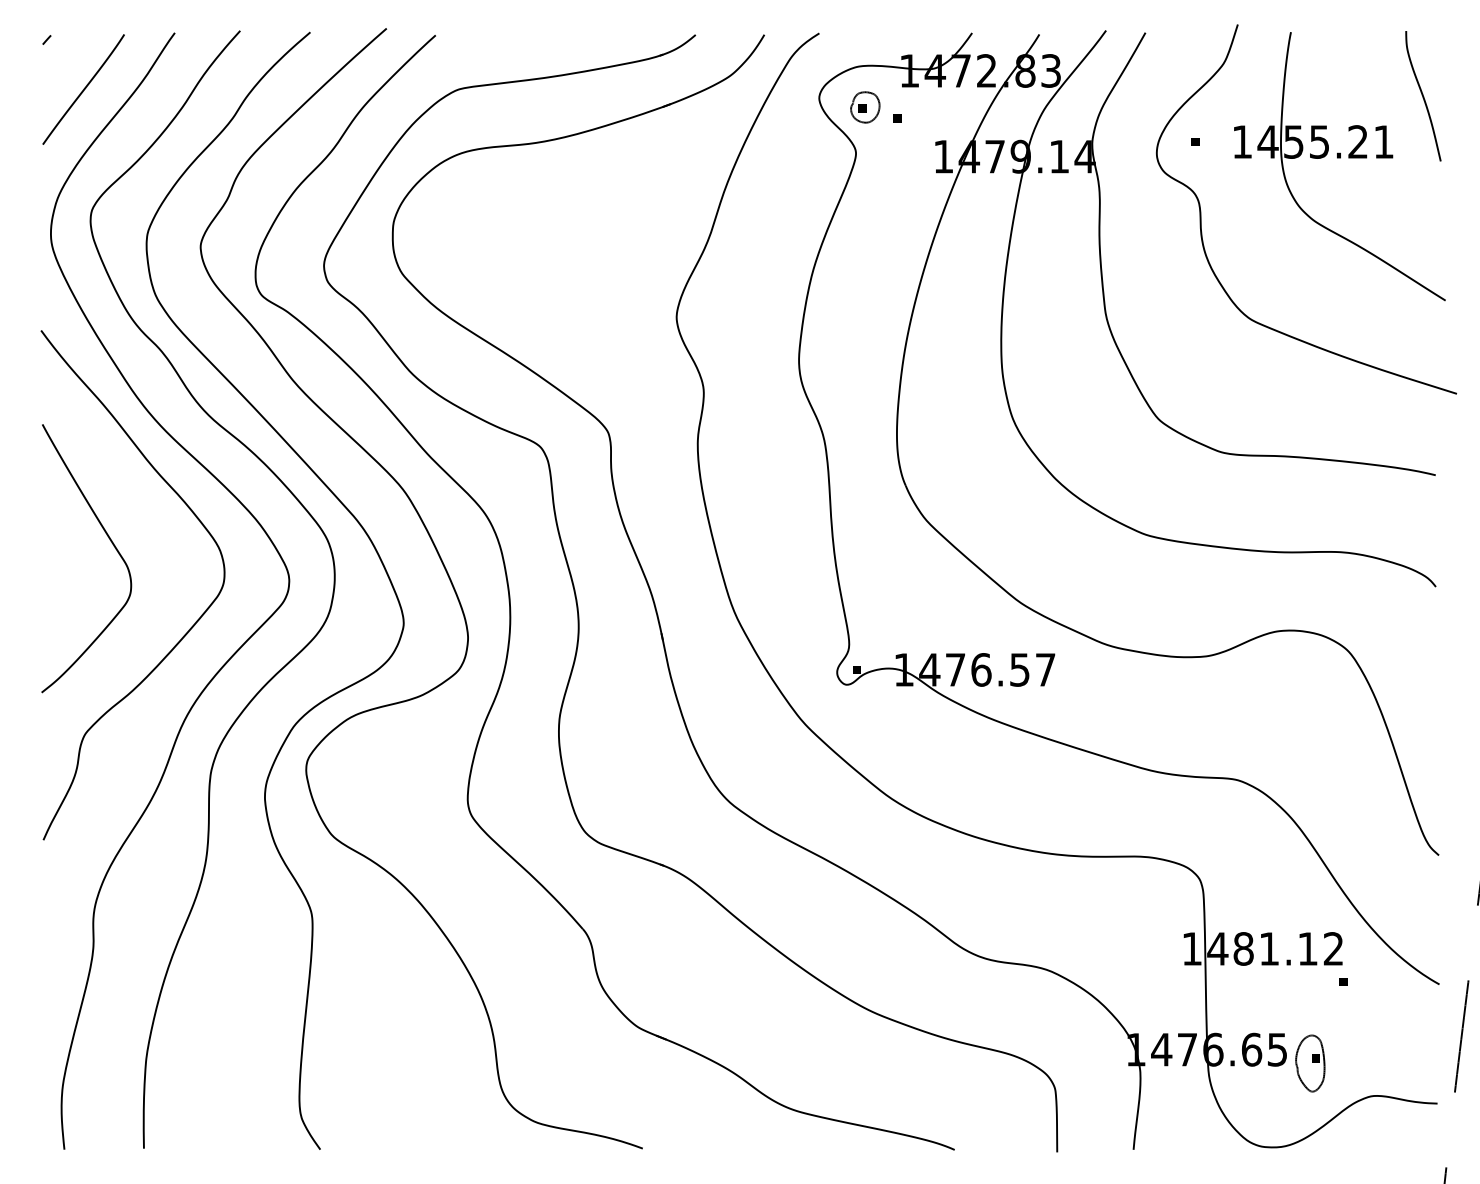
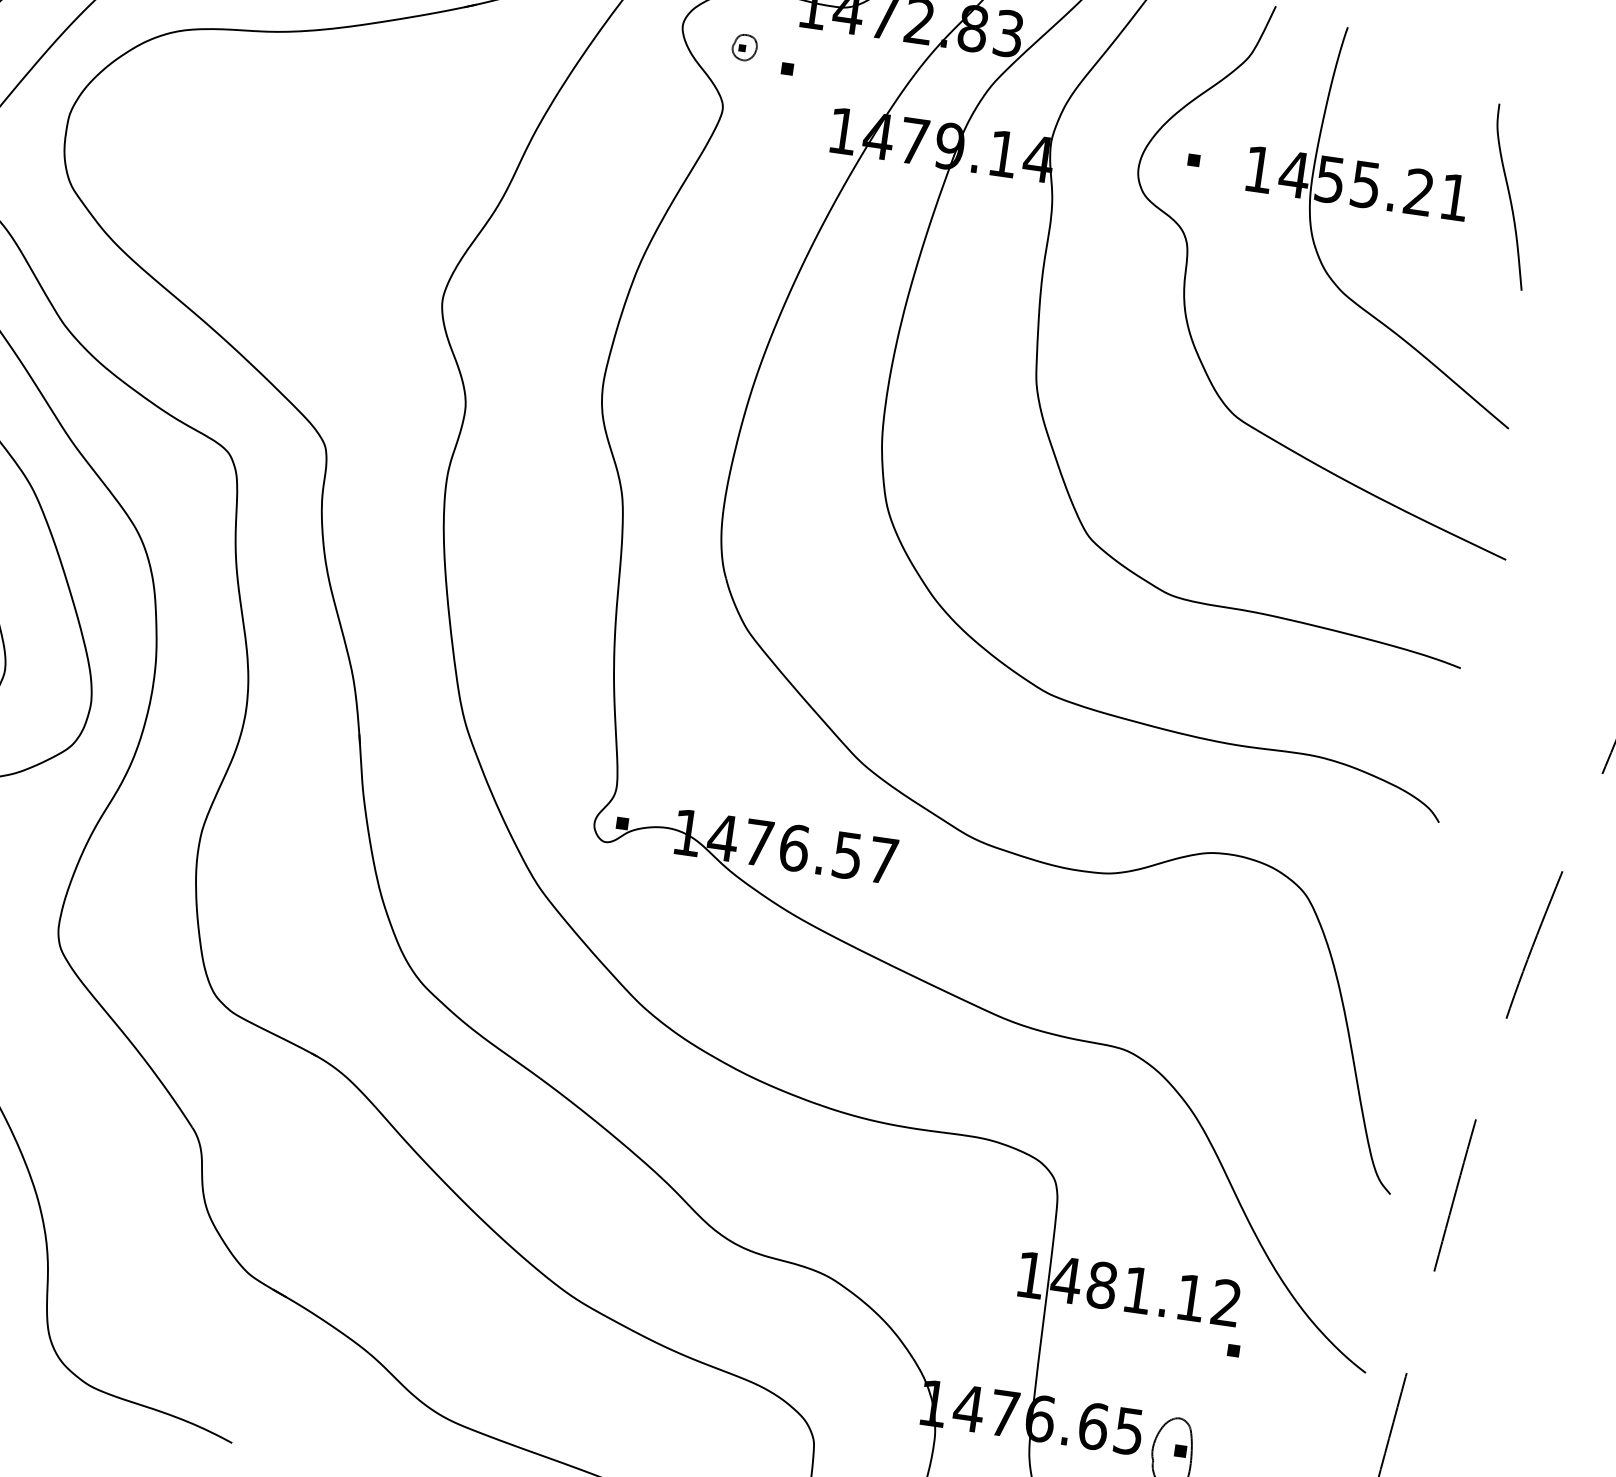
curve: (1423, 96) -> (1510, 197), moved
part: (865, 107) -> (744, 47), size x0.6

